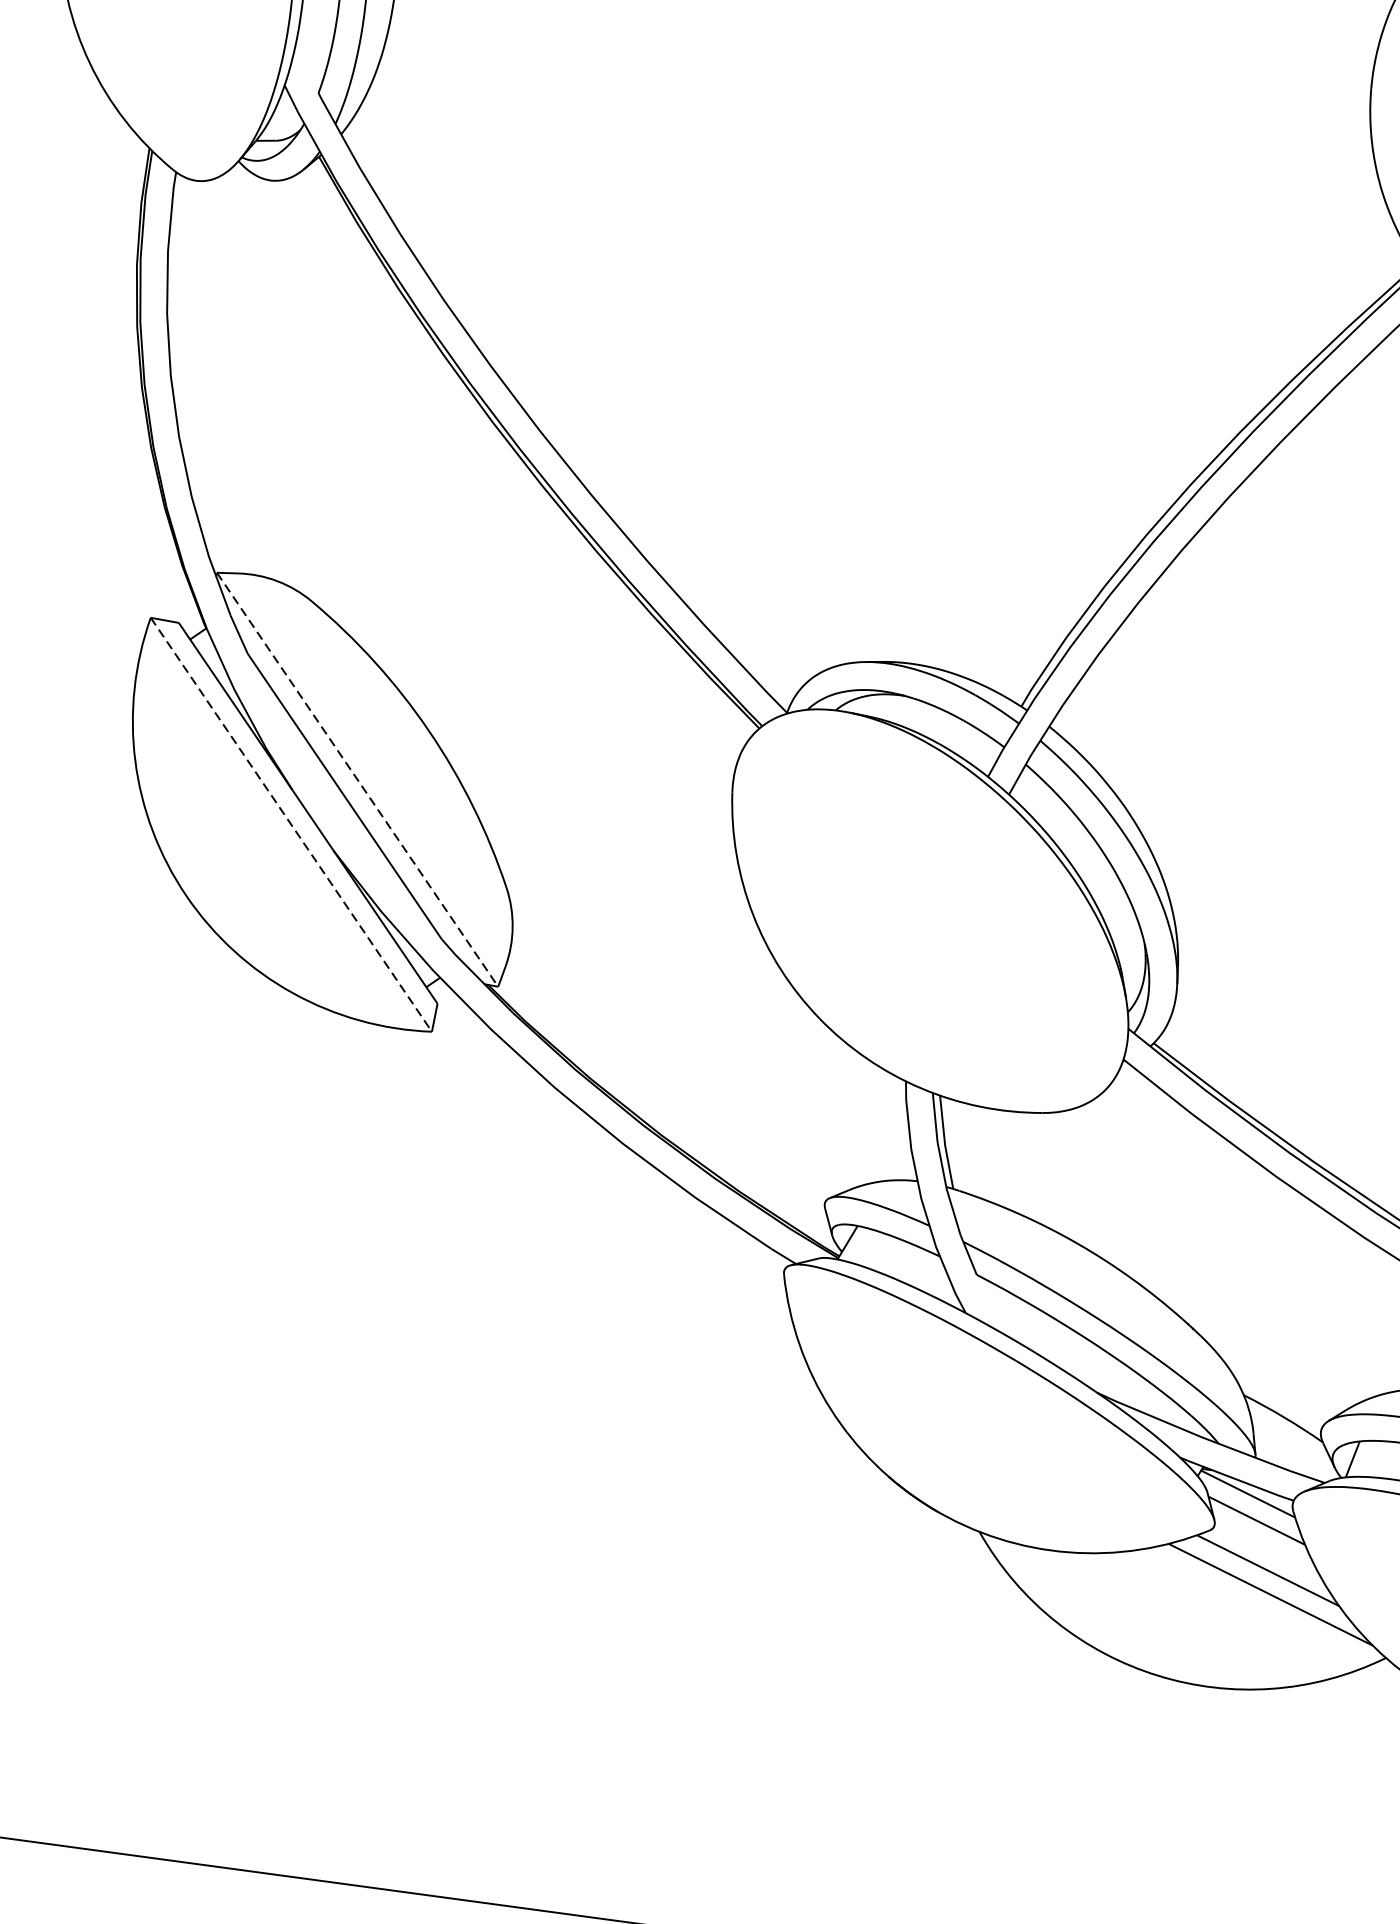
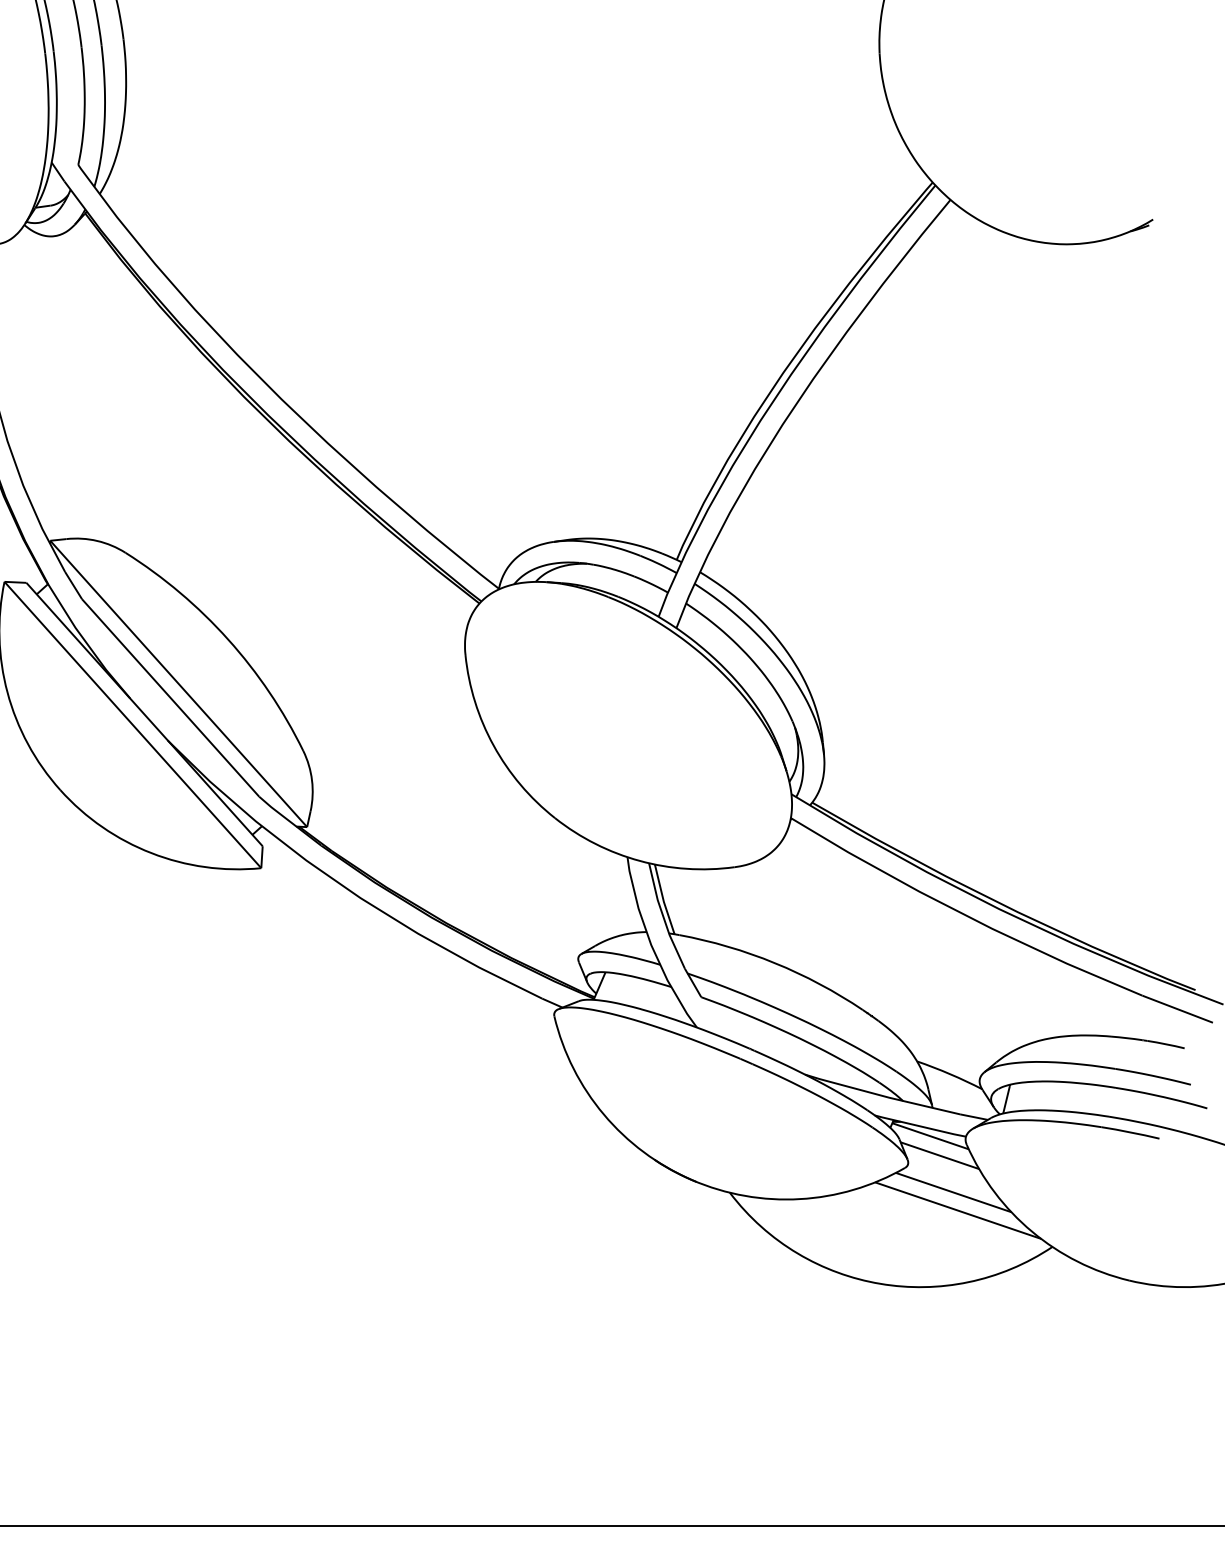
line: (358, 780) -> (179, 684), dashed -> solid
line: (292, 825) -> (133, 725), dashed -> solid

